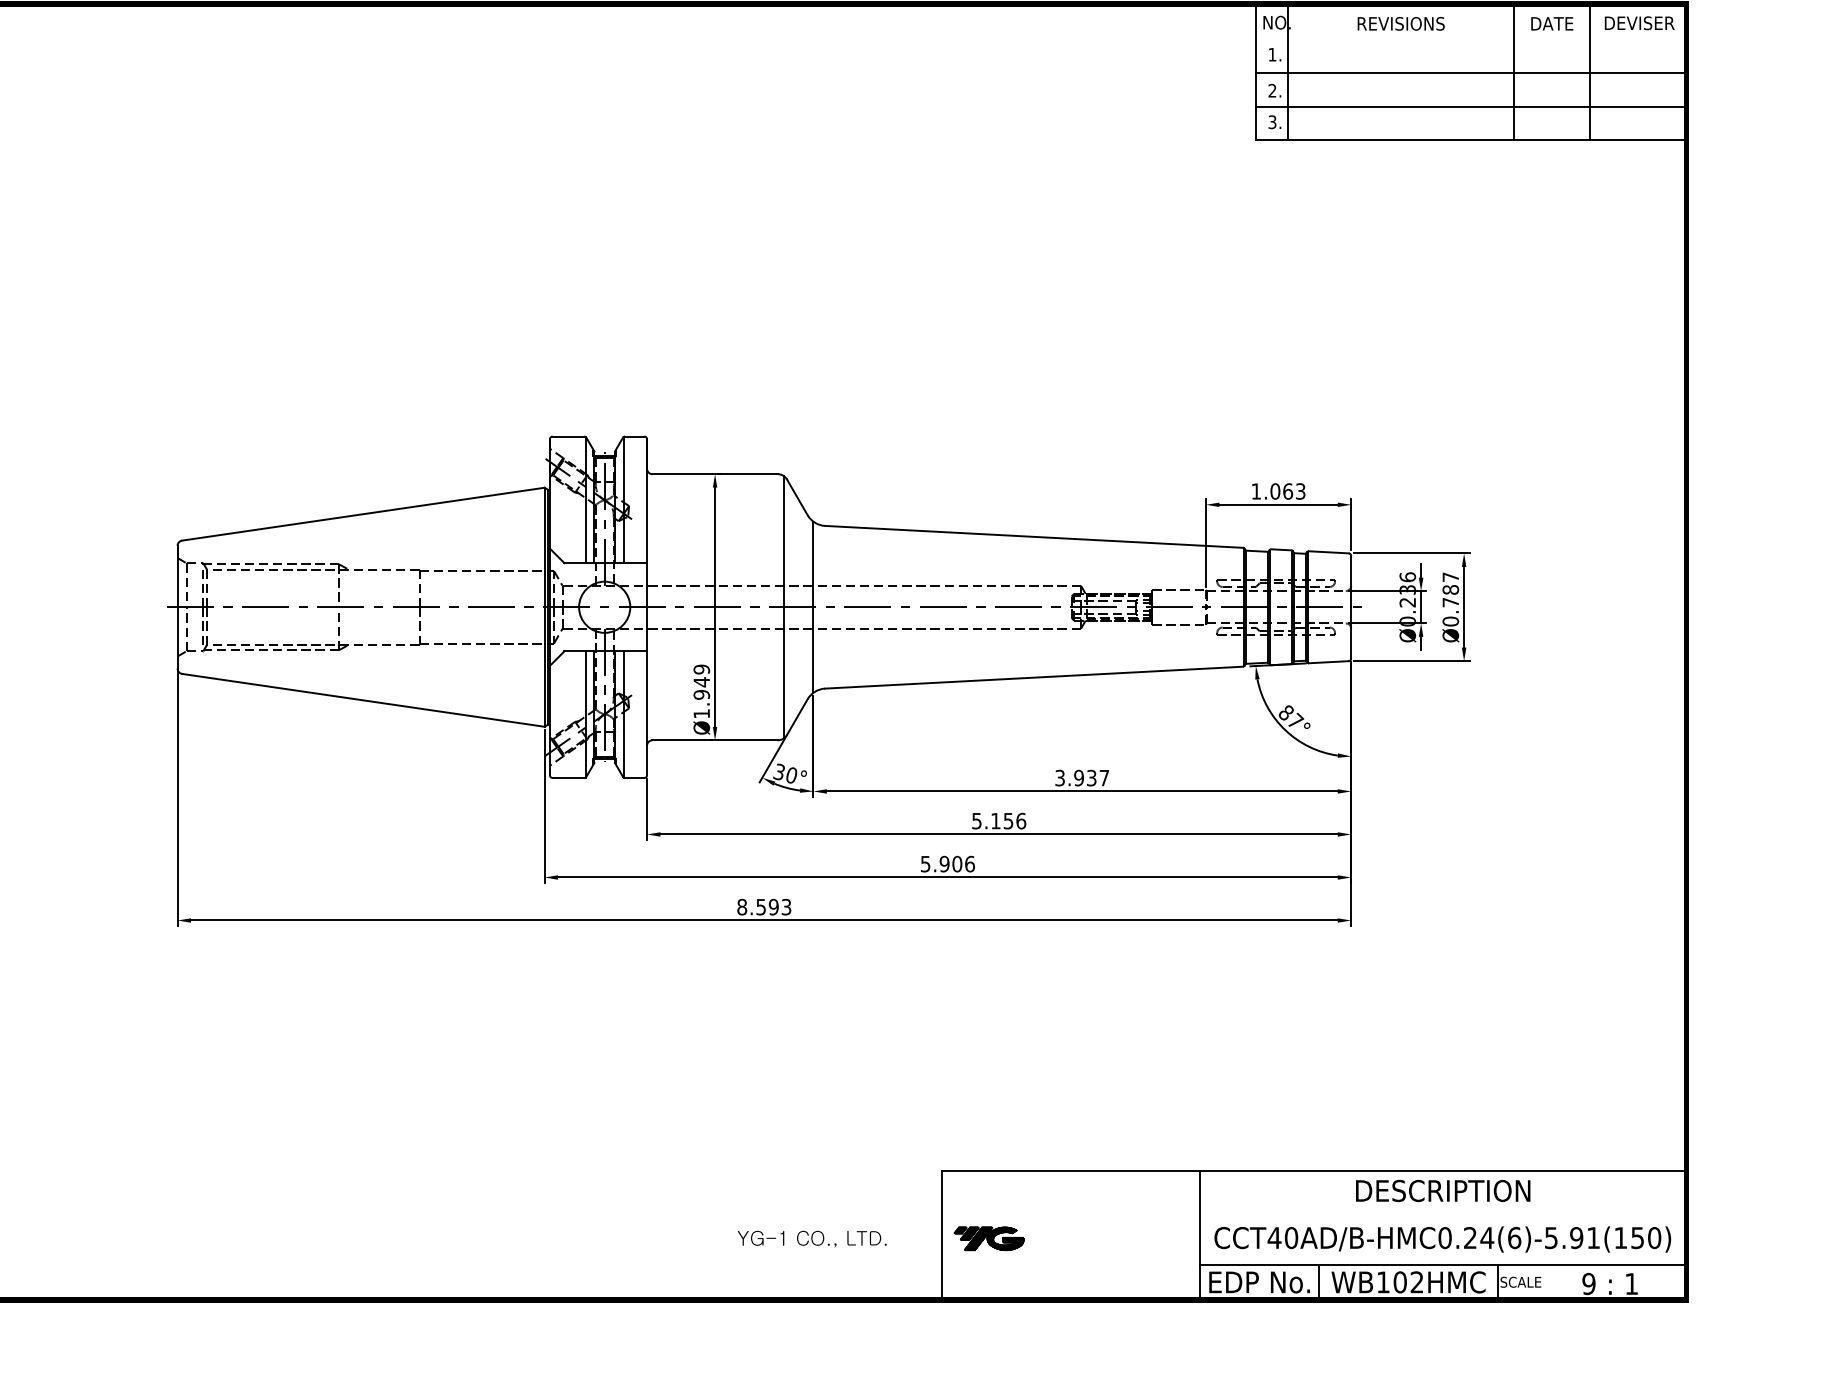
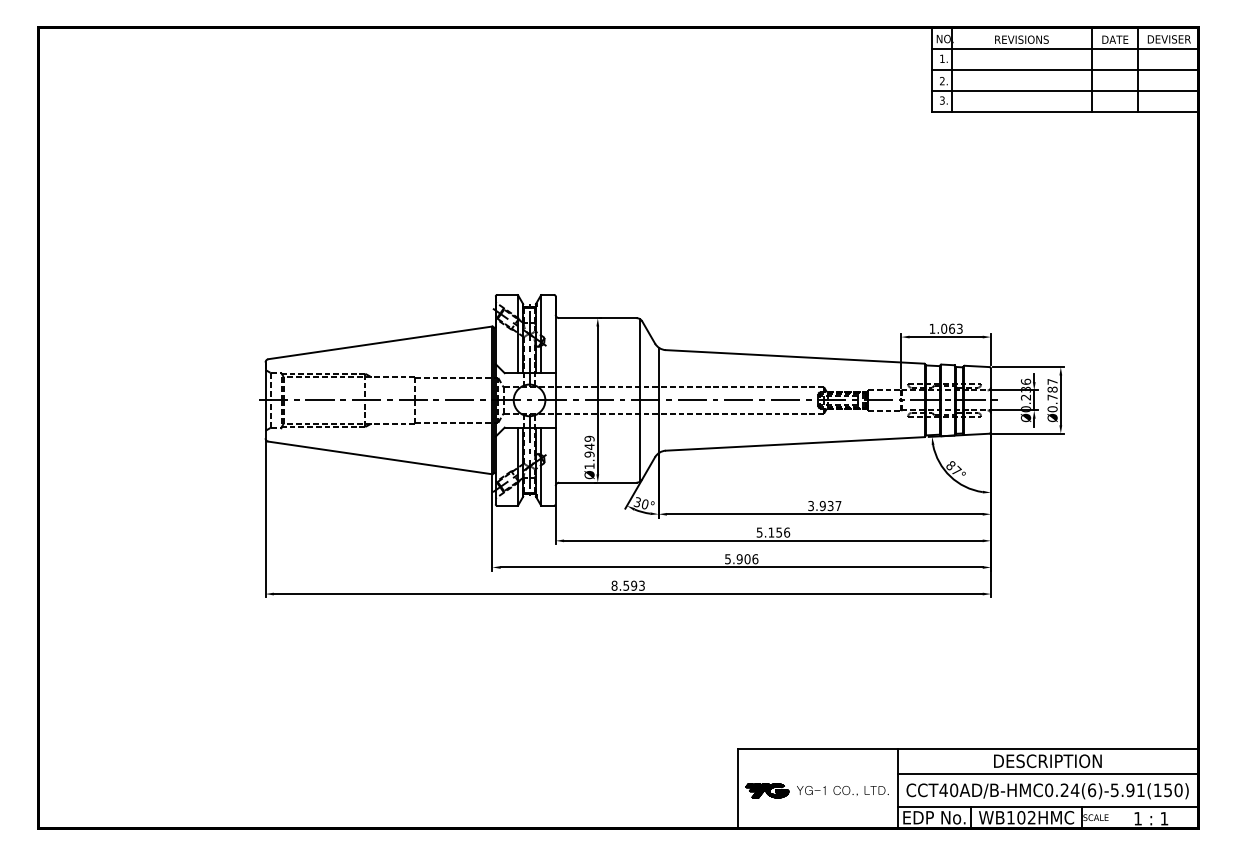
line: (1471, 37) -> (1065, 48), added
line: (1442, 1210) -> (1047, 773), added
text: (811, 1238) -> (842, 790), moved
text: (1589, 1283) -> (1138, 818), 9 -> 1

